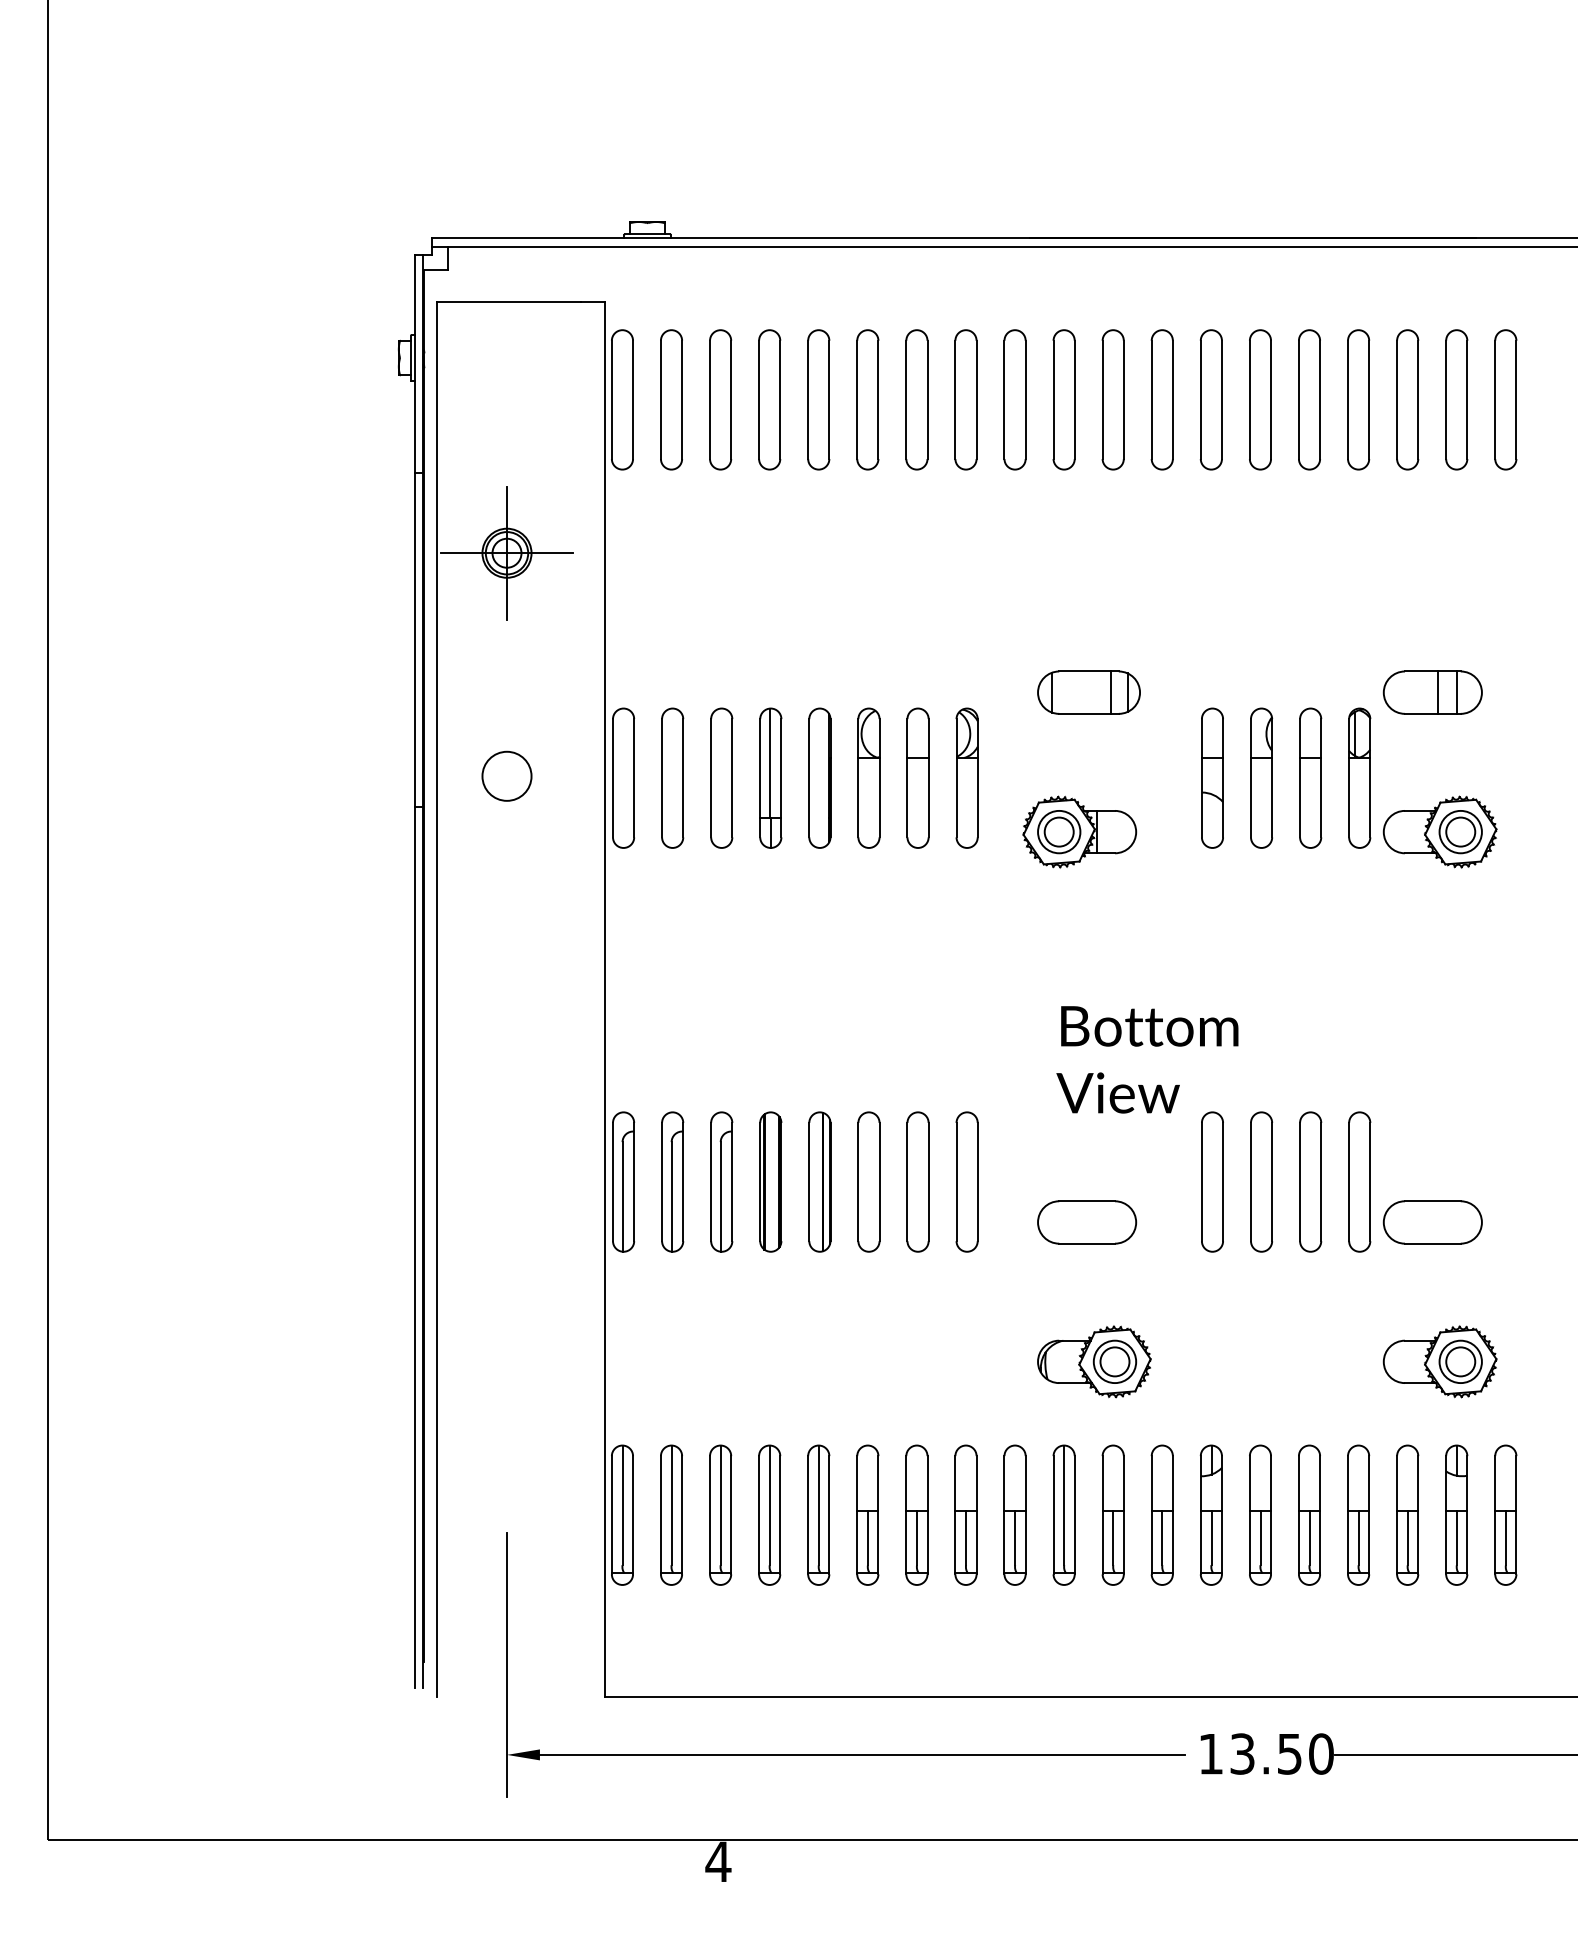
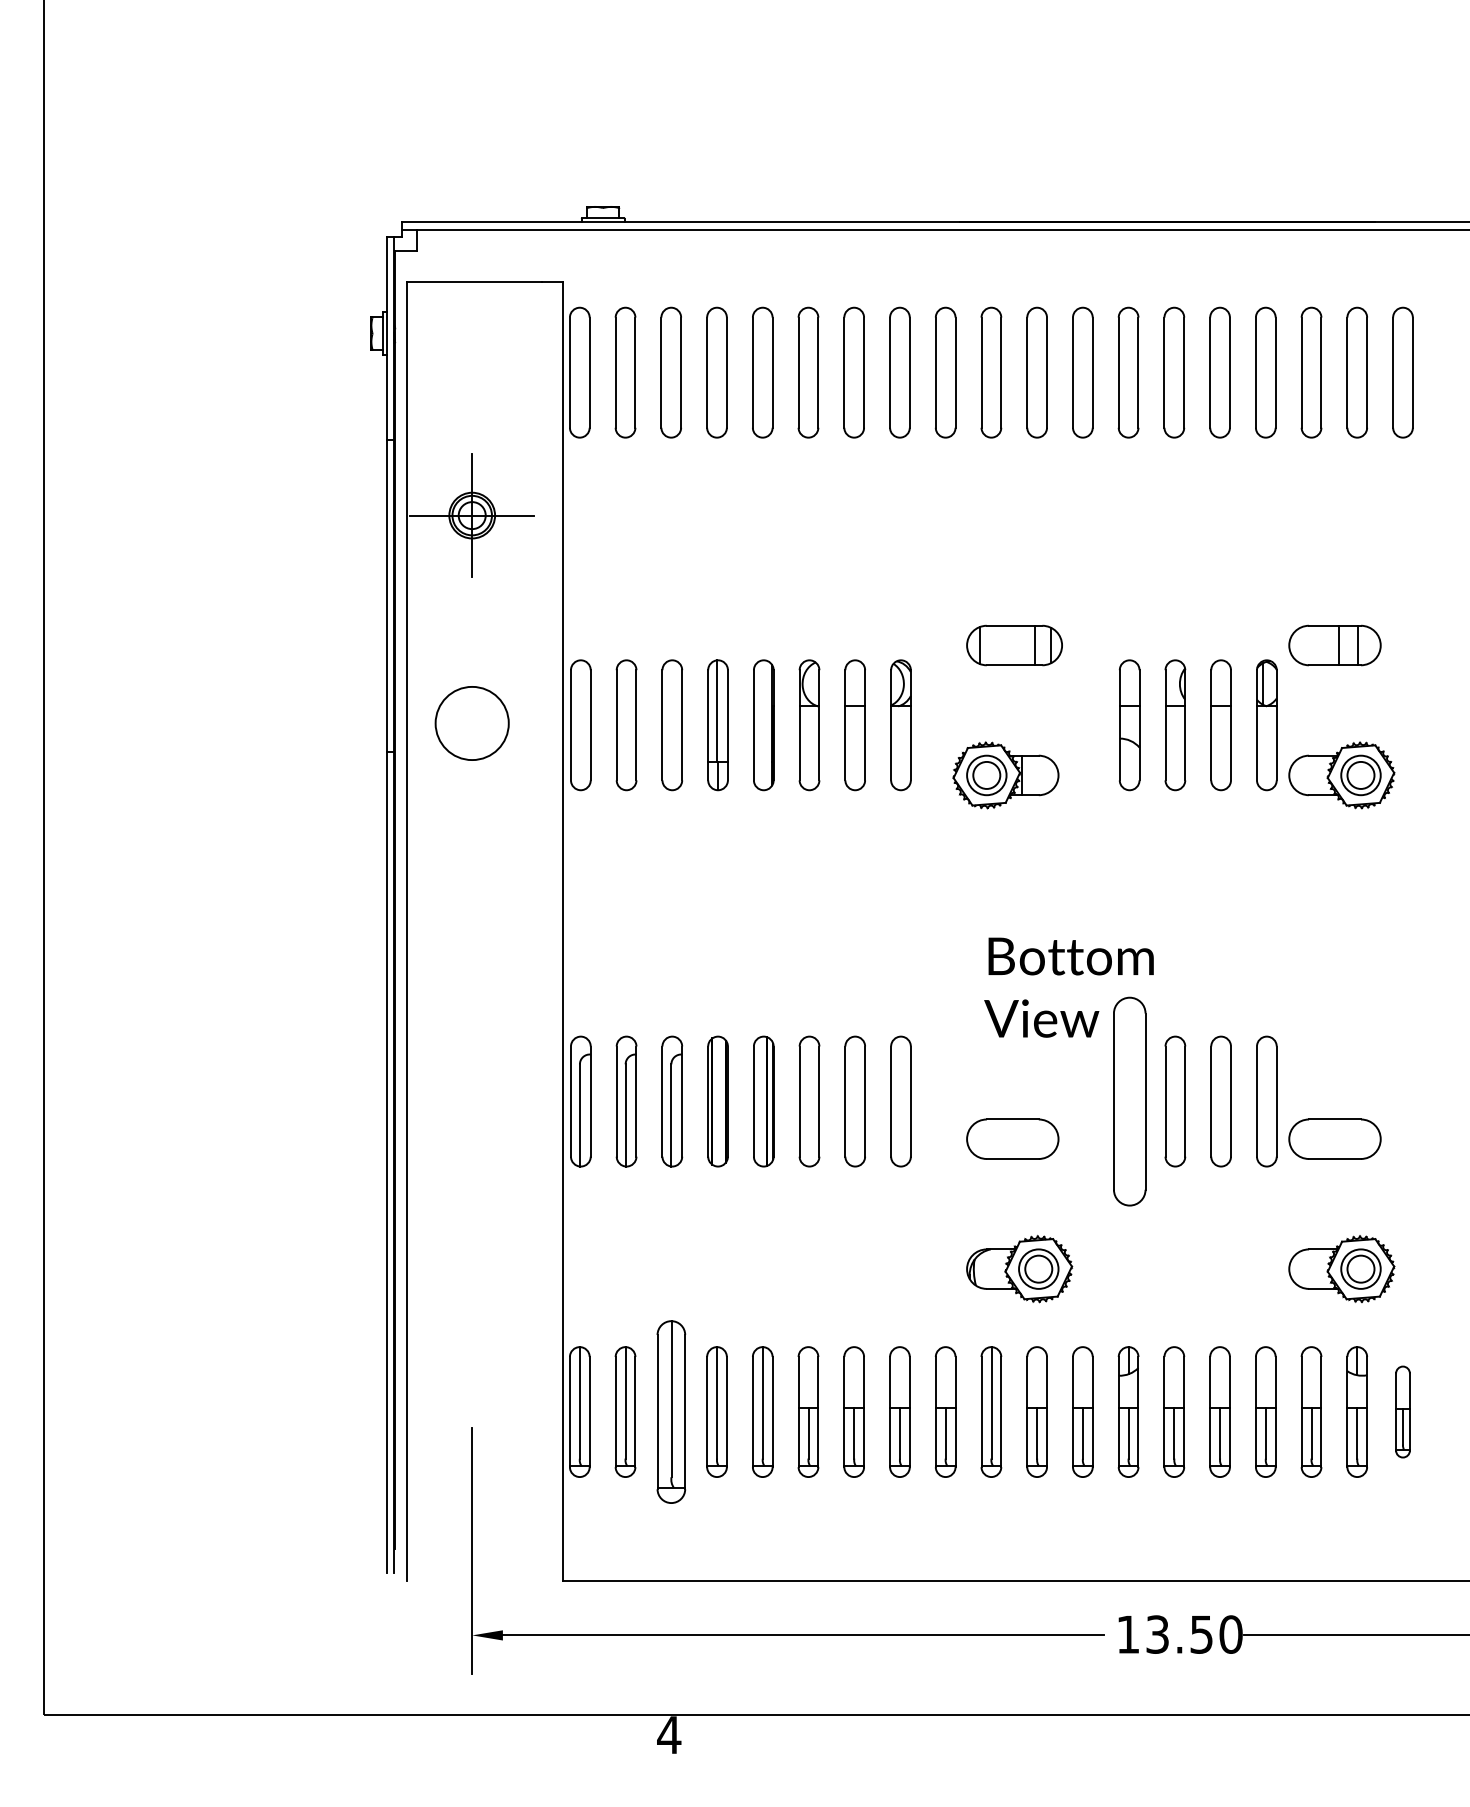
circle: (507, 776) -> (472, 723), size x1.6
part: (1212, 1181) -> (1129, 1101), size x1.6
part: (719, 1514) -> (670, 1411), size x1.4
part: (1505, 1514) -> (1402, 1411), size x0.7

